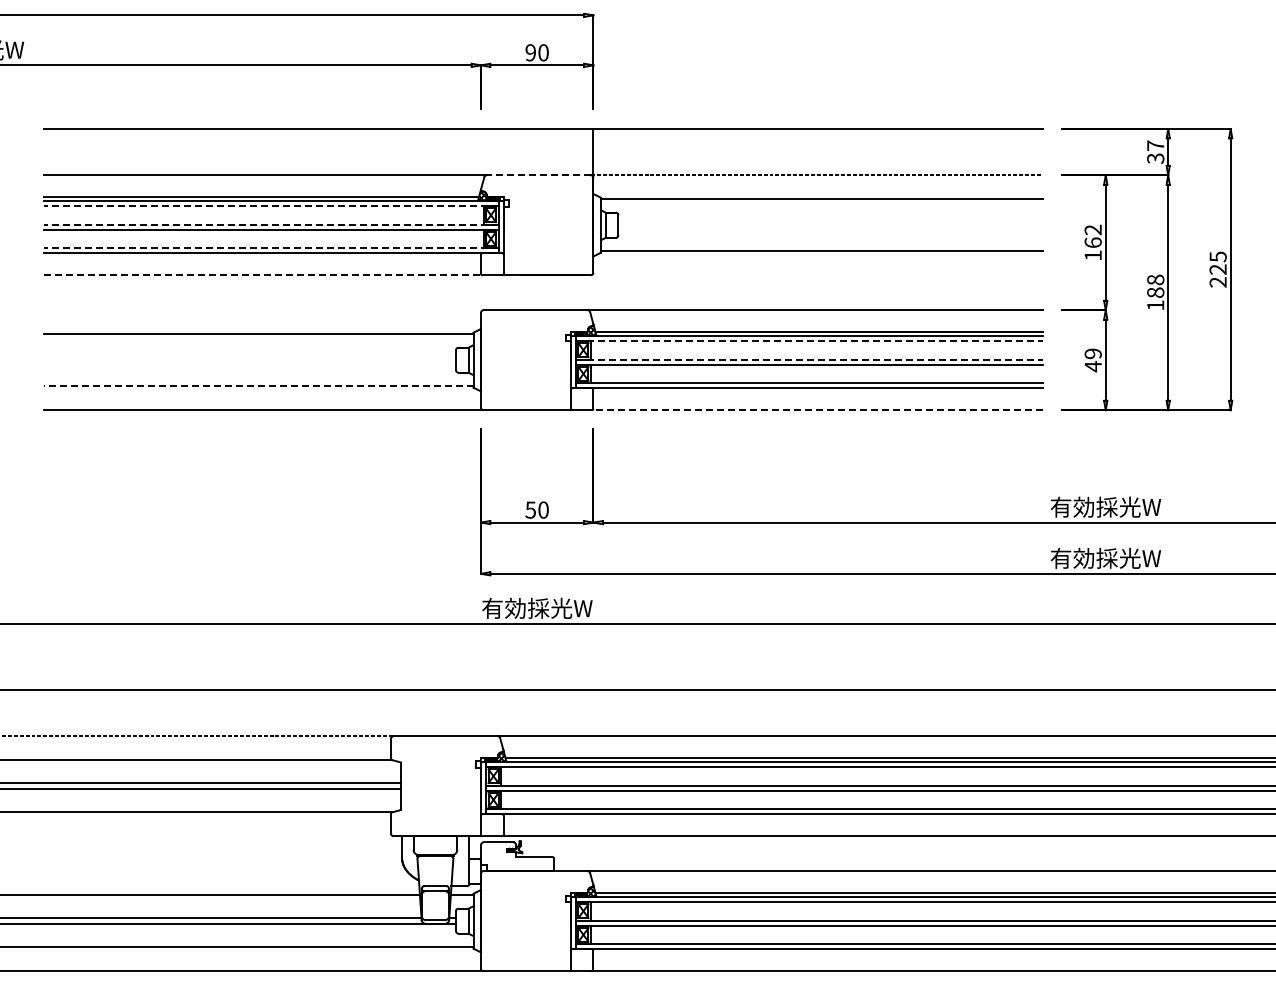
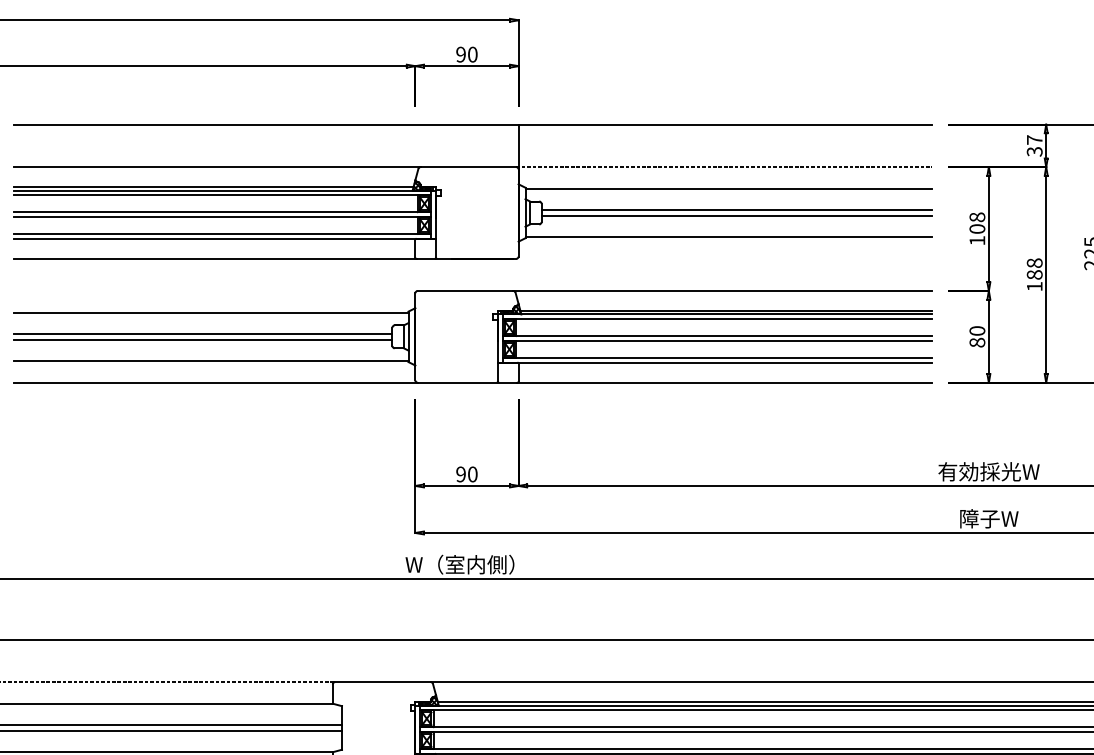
line: (538, 175) -> (468, 167), dashed -> solid
line: (270, 205) -> (222, 194), dashed -> solid
line: (830, 222) -> (736, 210), added
line: (270, 224) -> (222, 212), dashed -> solid
line: (830, 228) -> (736, 215), added
text: (1092, 235) -> (976, 222), 162 -> 108
line: (270, 248) -> (222, 234), dashed -> solid
line: (263, 275) -> (215, 259), dashed -> solid
line: (809, 340) -> (716, 318), dashed -> solid
line: (249, 357) -> (202, 334), added
line: (809, 359) -> (716, 336), dashed -> solid
text: (1092, 360) -> (976, 337), 49 -> 80
line: (249, 363) -> (202, 339), added
line: (258, 386) -> (211, 361), dashed -> solid
line: (817, 410) -> (724, 383), dashed -> solid
text: (530, 509) -> (460, 473), 50 -> 90
text: (1105, 557) -> (988, 517), 有効採光W -> 障子W
text: (531, 608) -> (461, 564), 有効採光W -> W（室内側）

